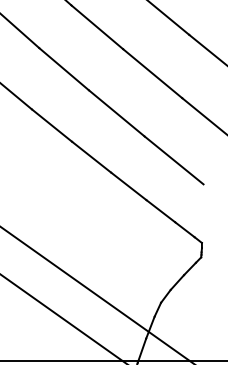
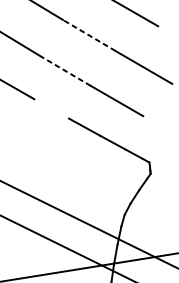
line: (152, 73) -> (89, 35), solid -> dashed
line: (116, 113) -> (65, 71), solid -> dashed
line: (91, 156) -> (51, 108), removed

